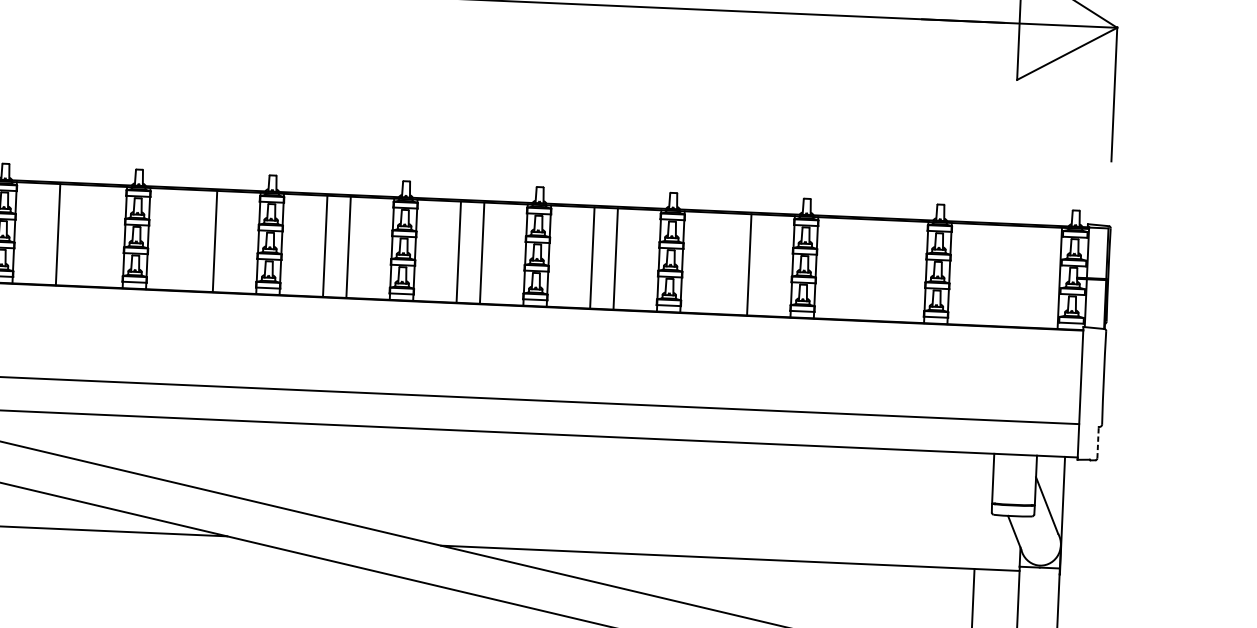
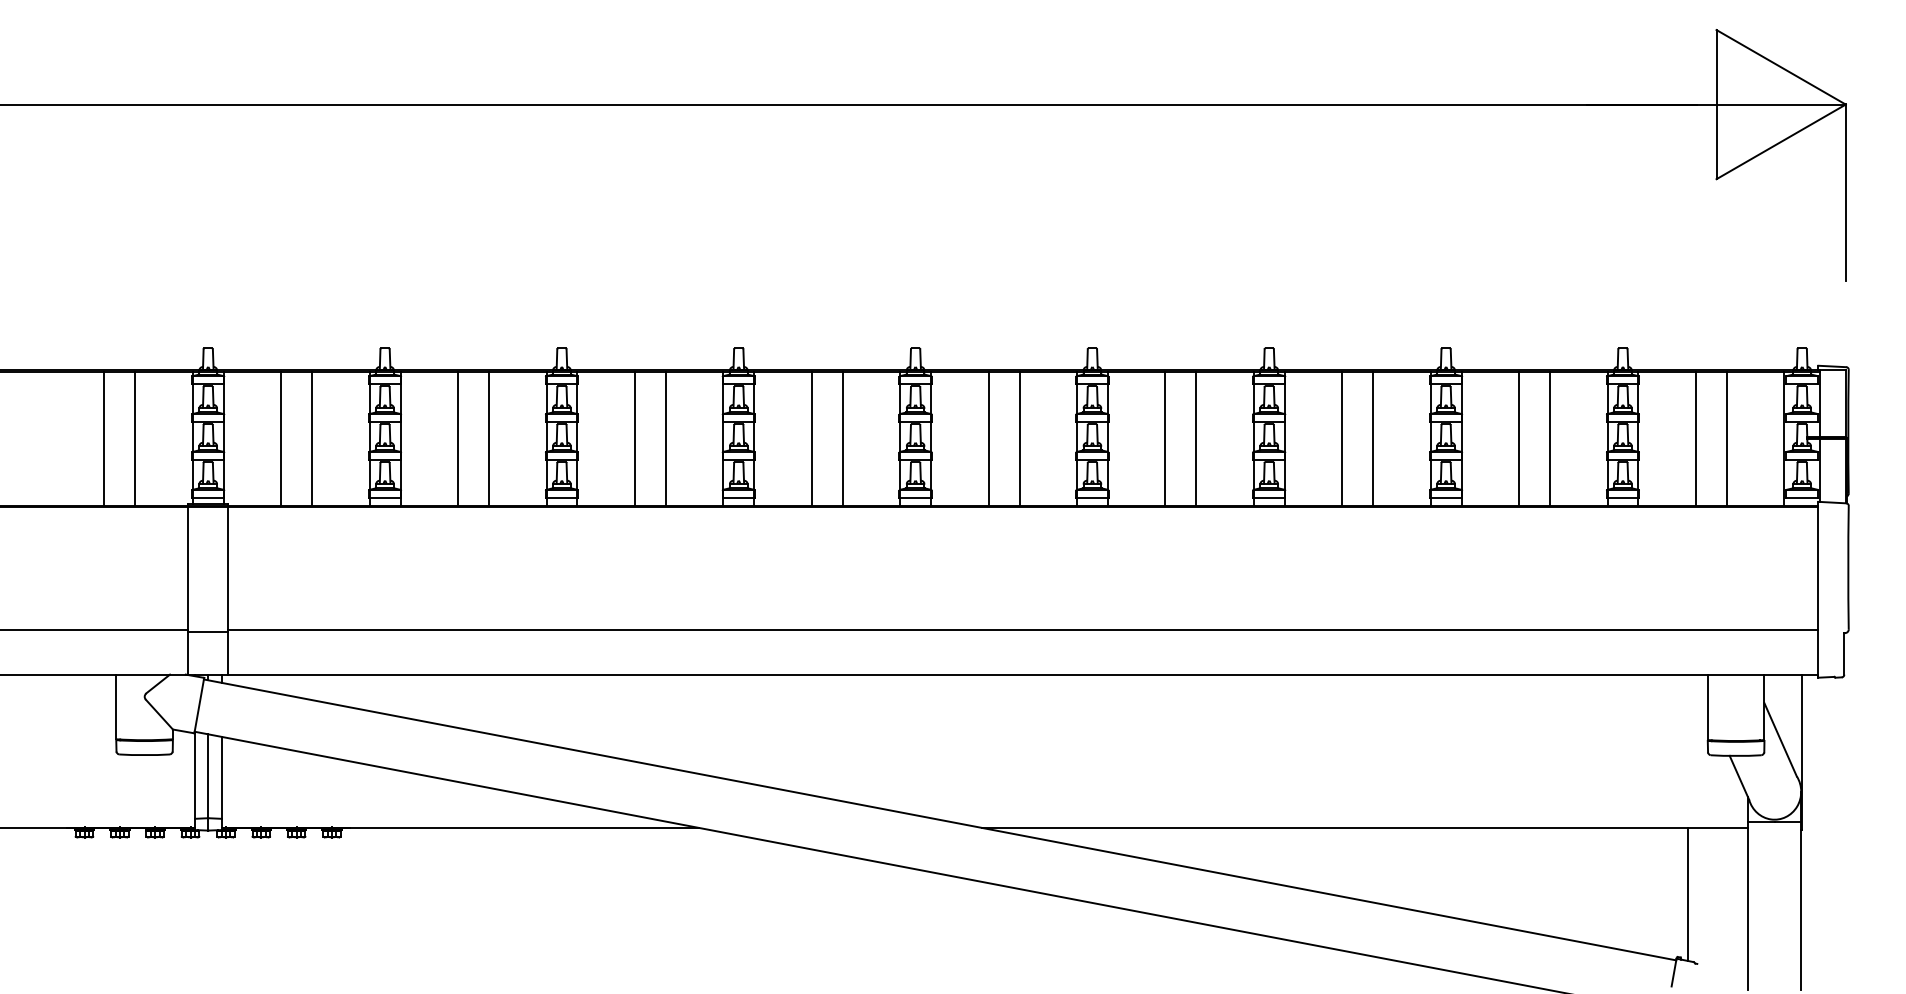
line: (81, 236) -> (489, 439), added
line: (191, 240) -> (634, 439), added
line: (726, 264) -> (1342, 439), added
line: (859, 270) -> (1519, 439), added
line: (883, 271) -> (1550, 439), added
line: (992, 275) -> (1695, 439), added
line: (1016, 276) -> (1726, 439), added
line: (1098, 442) -> (1844, 653), dashed -> solid

